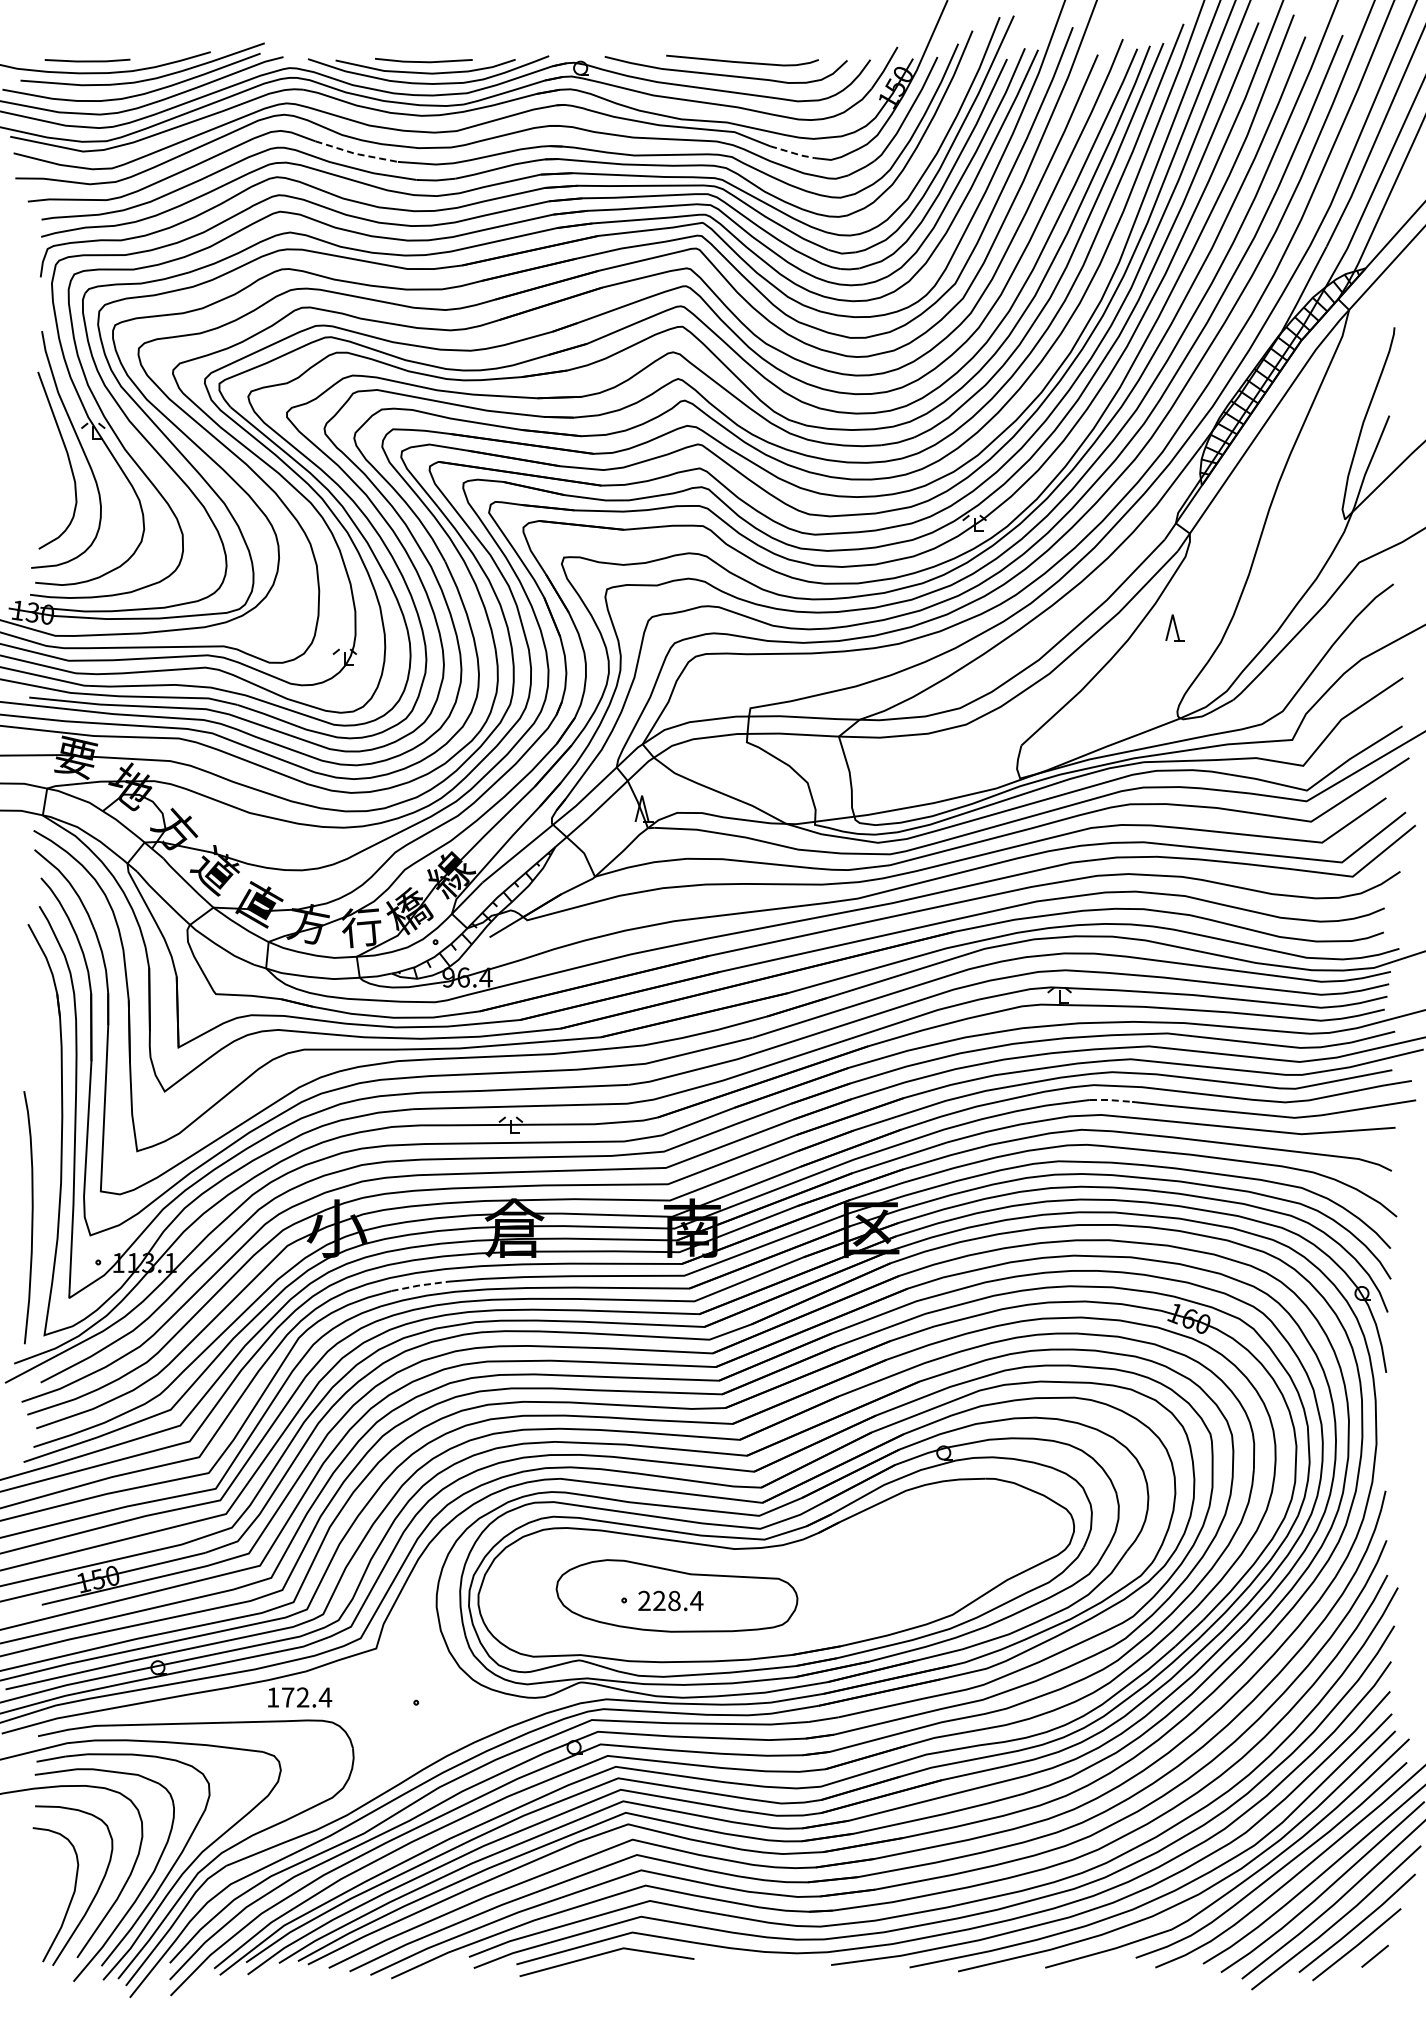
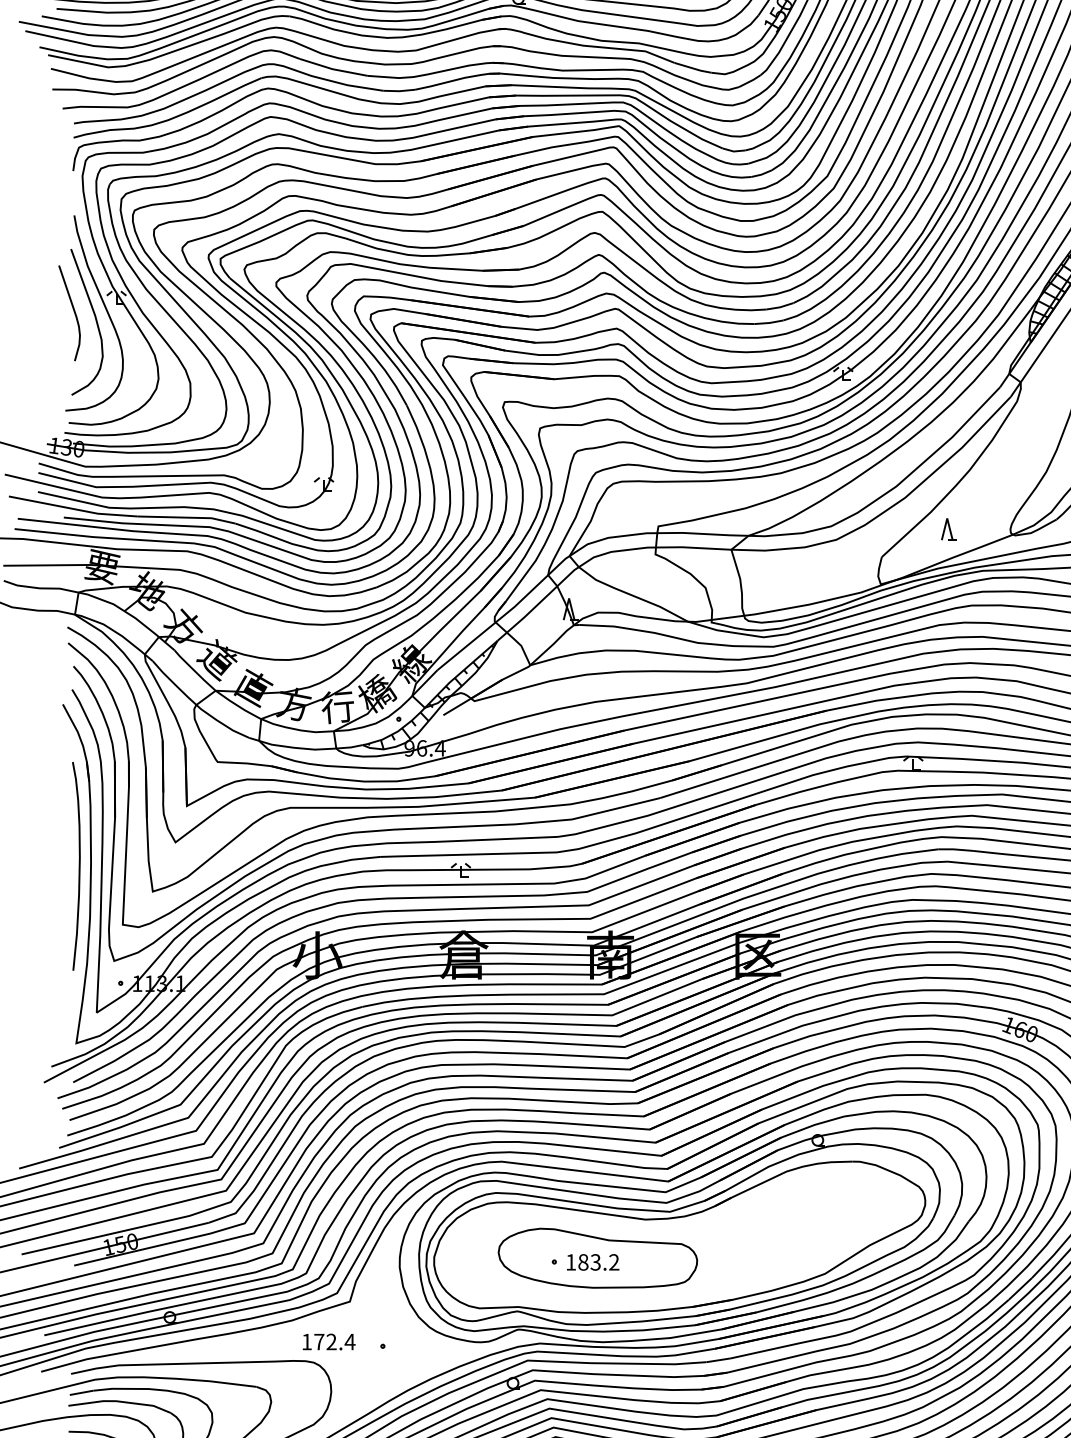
line: (356, 153) -> (333, 68), dashed -> solid
line: (793, 153) -> (693, 68), dashed -> solid
curve: (41, 448) -> (73, 312), added
part: (1174, 627) -> (948, 529), moved
line: (1111, 1100) -> (956, 849), dashed -> solid
curve: (31, 1217) -> (78, 866), moved
line: (419, 1285) -> (385, 1002), dashed -> solid
text: (670, 1600) -> (592, 1262), 228.4 -> 183.2
text: (300, 1697) -> (329, 1341), moved

